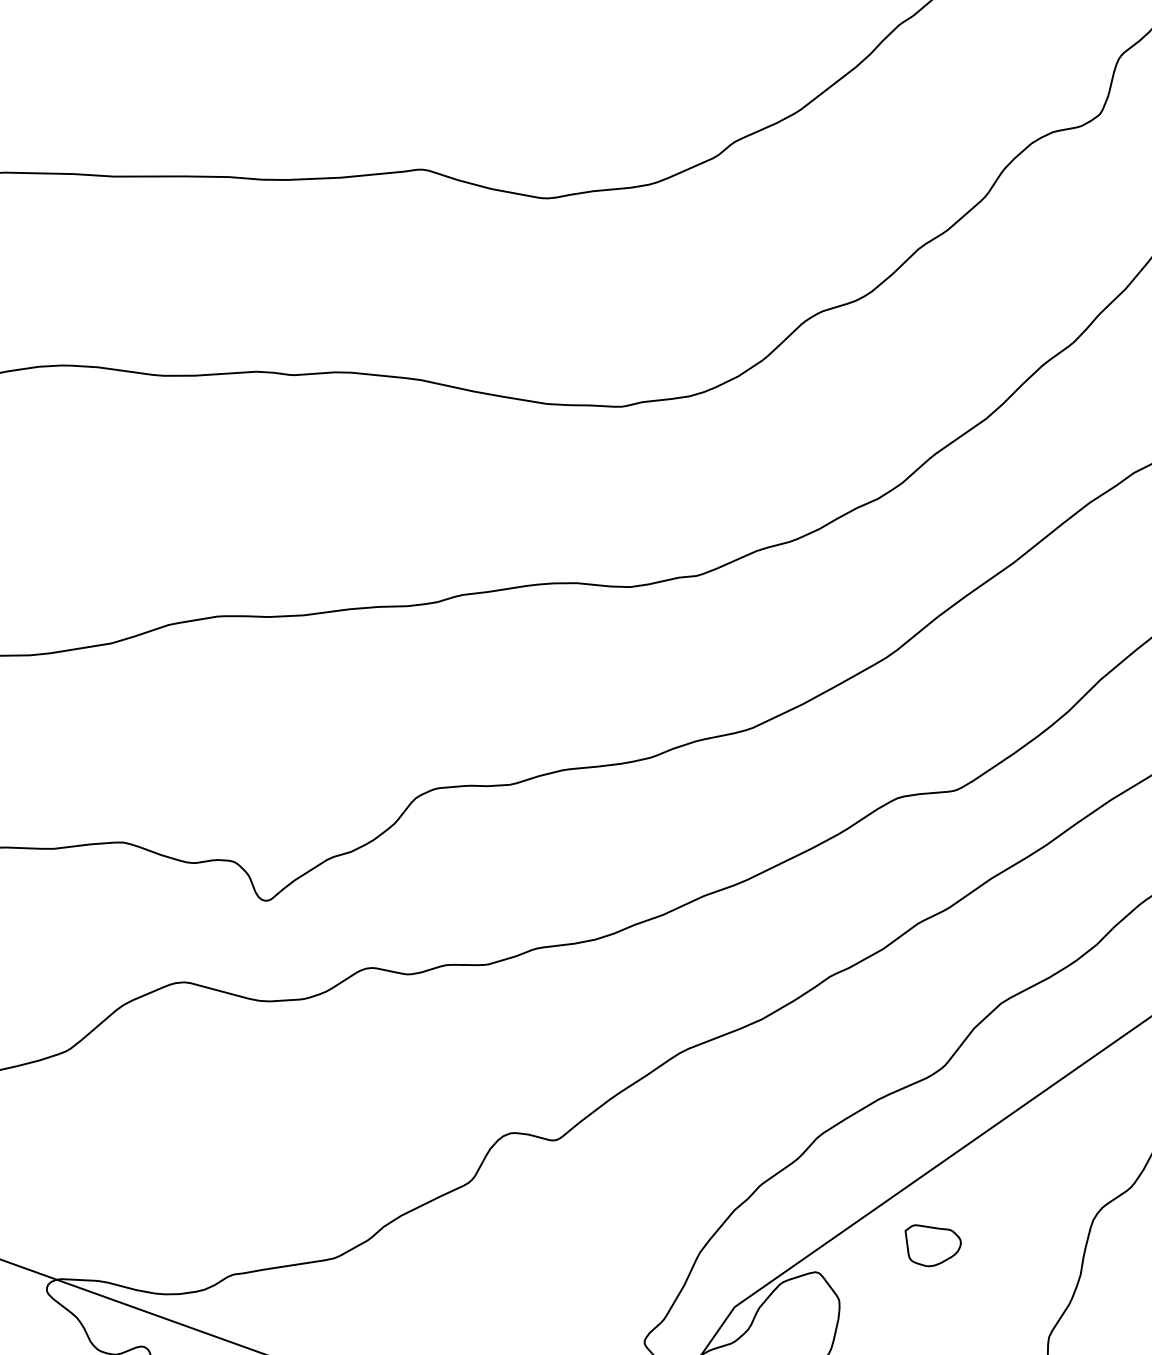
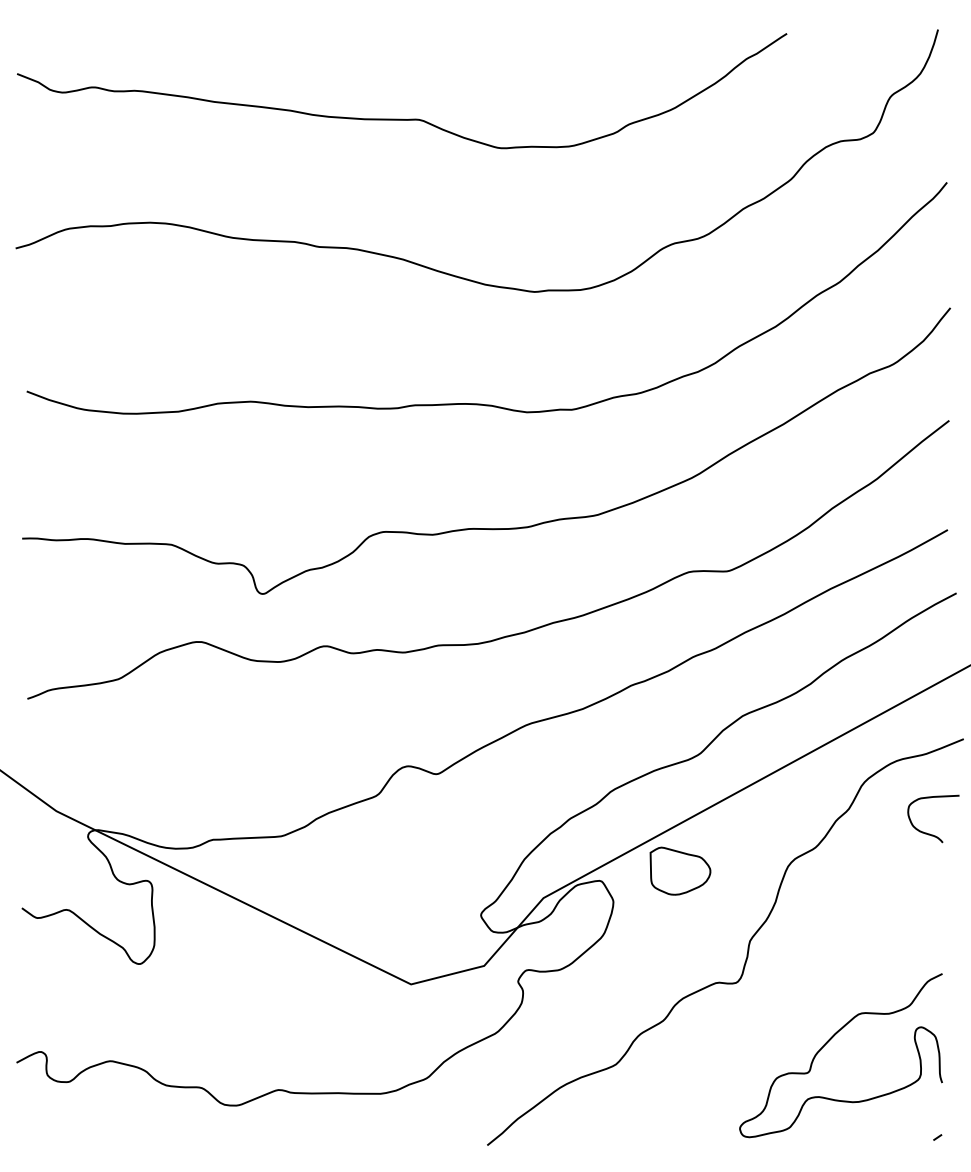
part: (933, 1243) -> (680, 870), size x1.67

